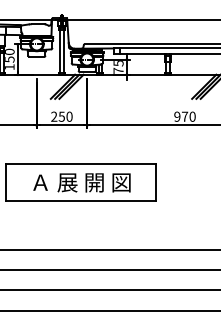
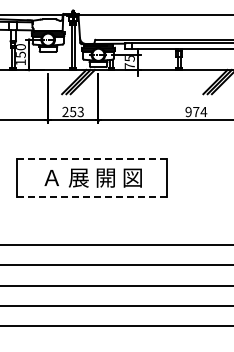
text: (192, 116) -> (203, 111), 970 -> 974
text: (69, 117) -> (80, 112), 250 -> 253
line: (81, 164) -> (92, 159), solid -> dashed
line: (81, 201) -> (92, 196), solid -> dashed

